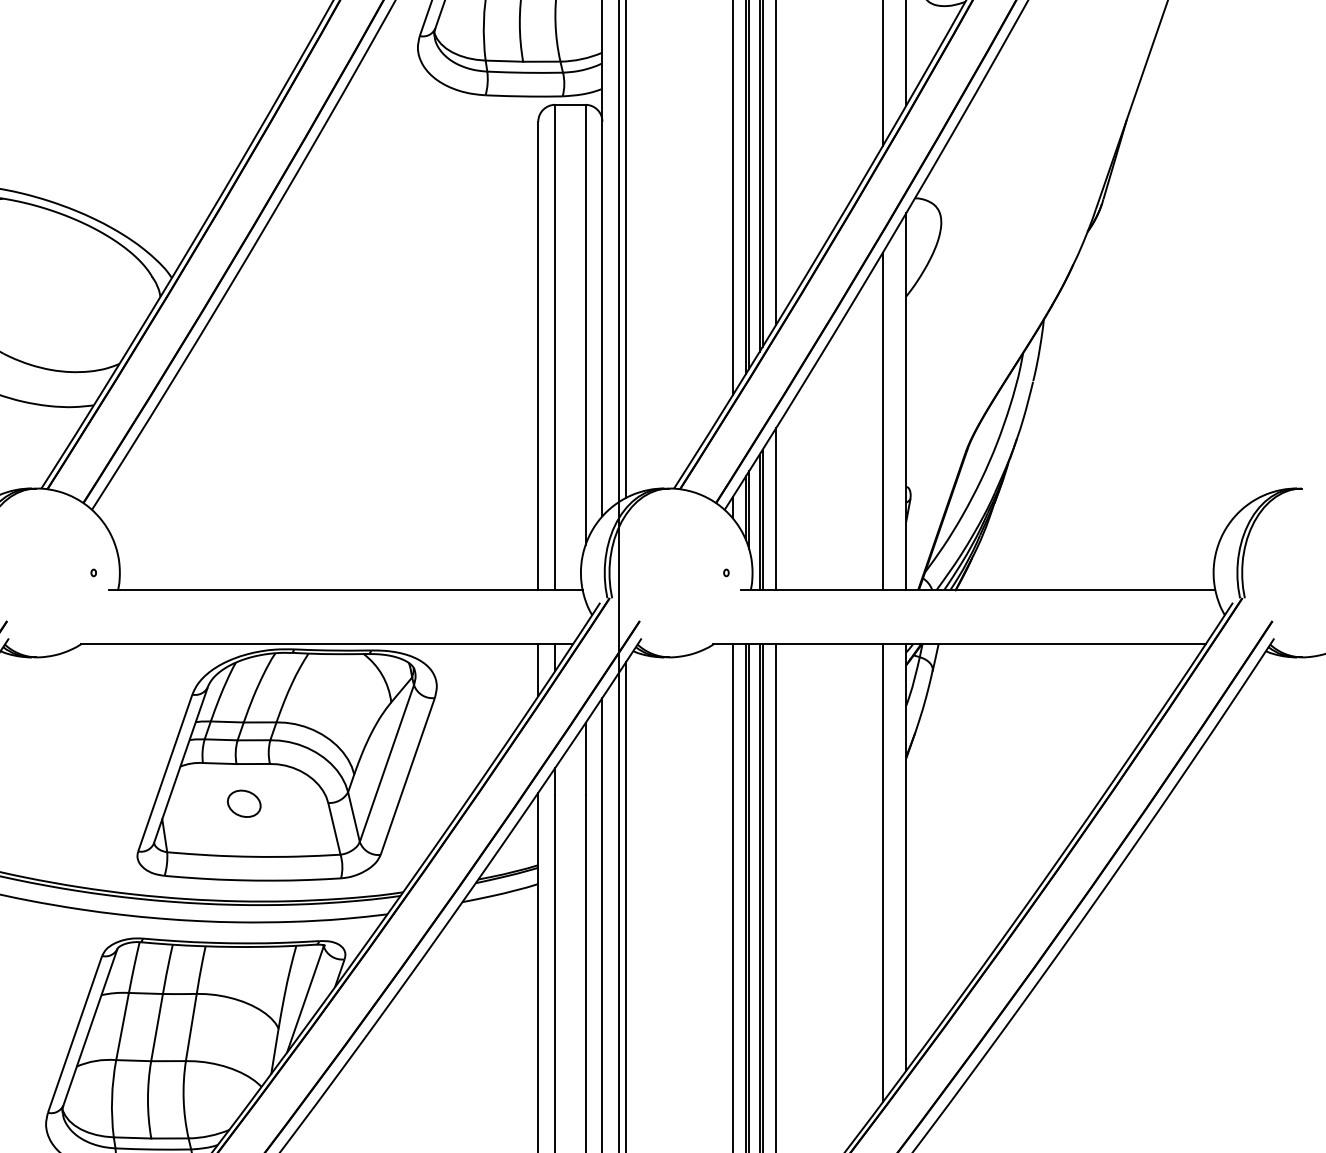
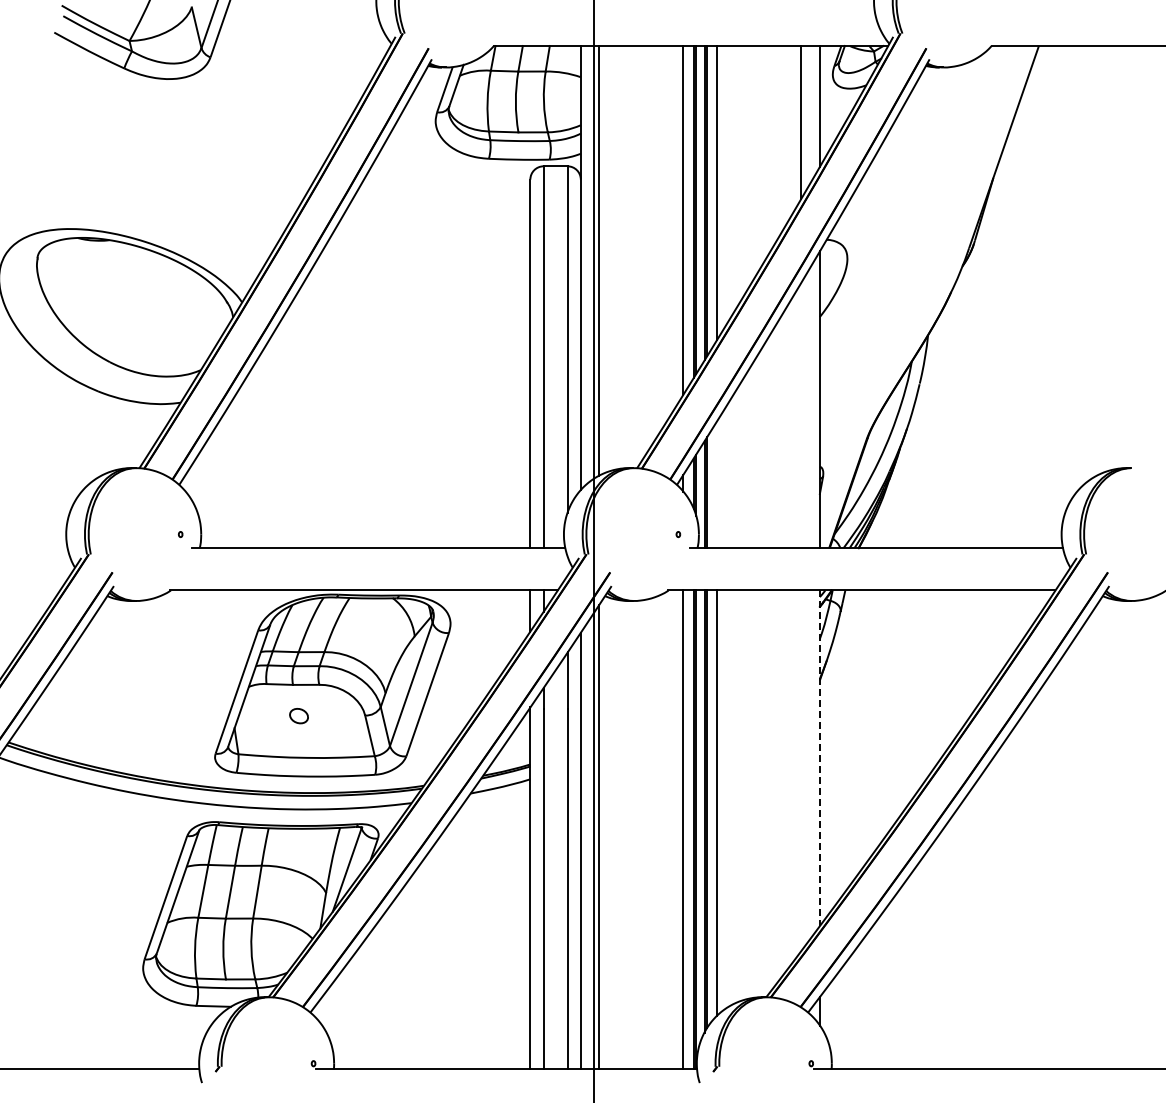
line: (882, 420) -> (801, 414), removed
line: (776, 508) -> (717, 483), removed
part: (243, 802) -> (298, 715), size x0.7
line: (905, 857) -> (819, 758), solid -> dashed
line: (882, 872) -> (801, 770), removed

